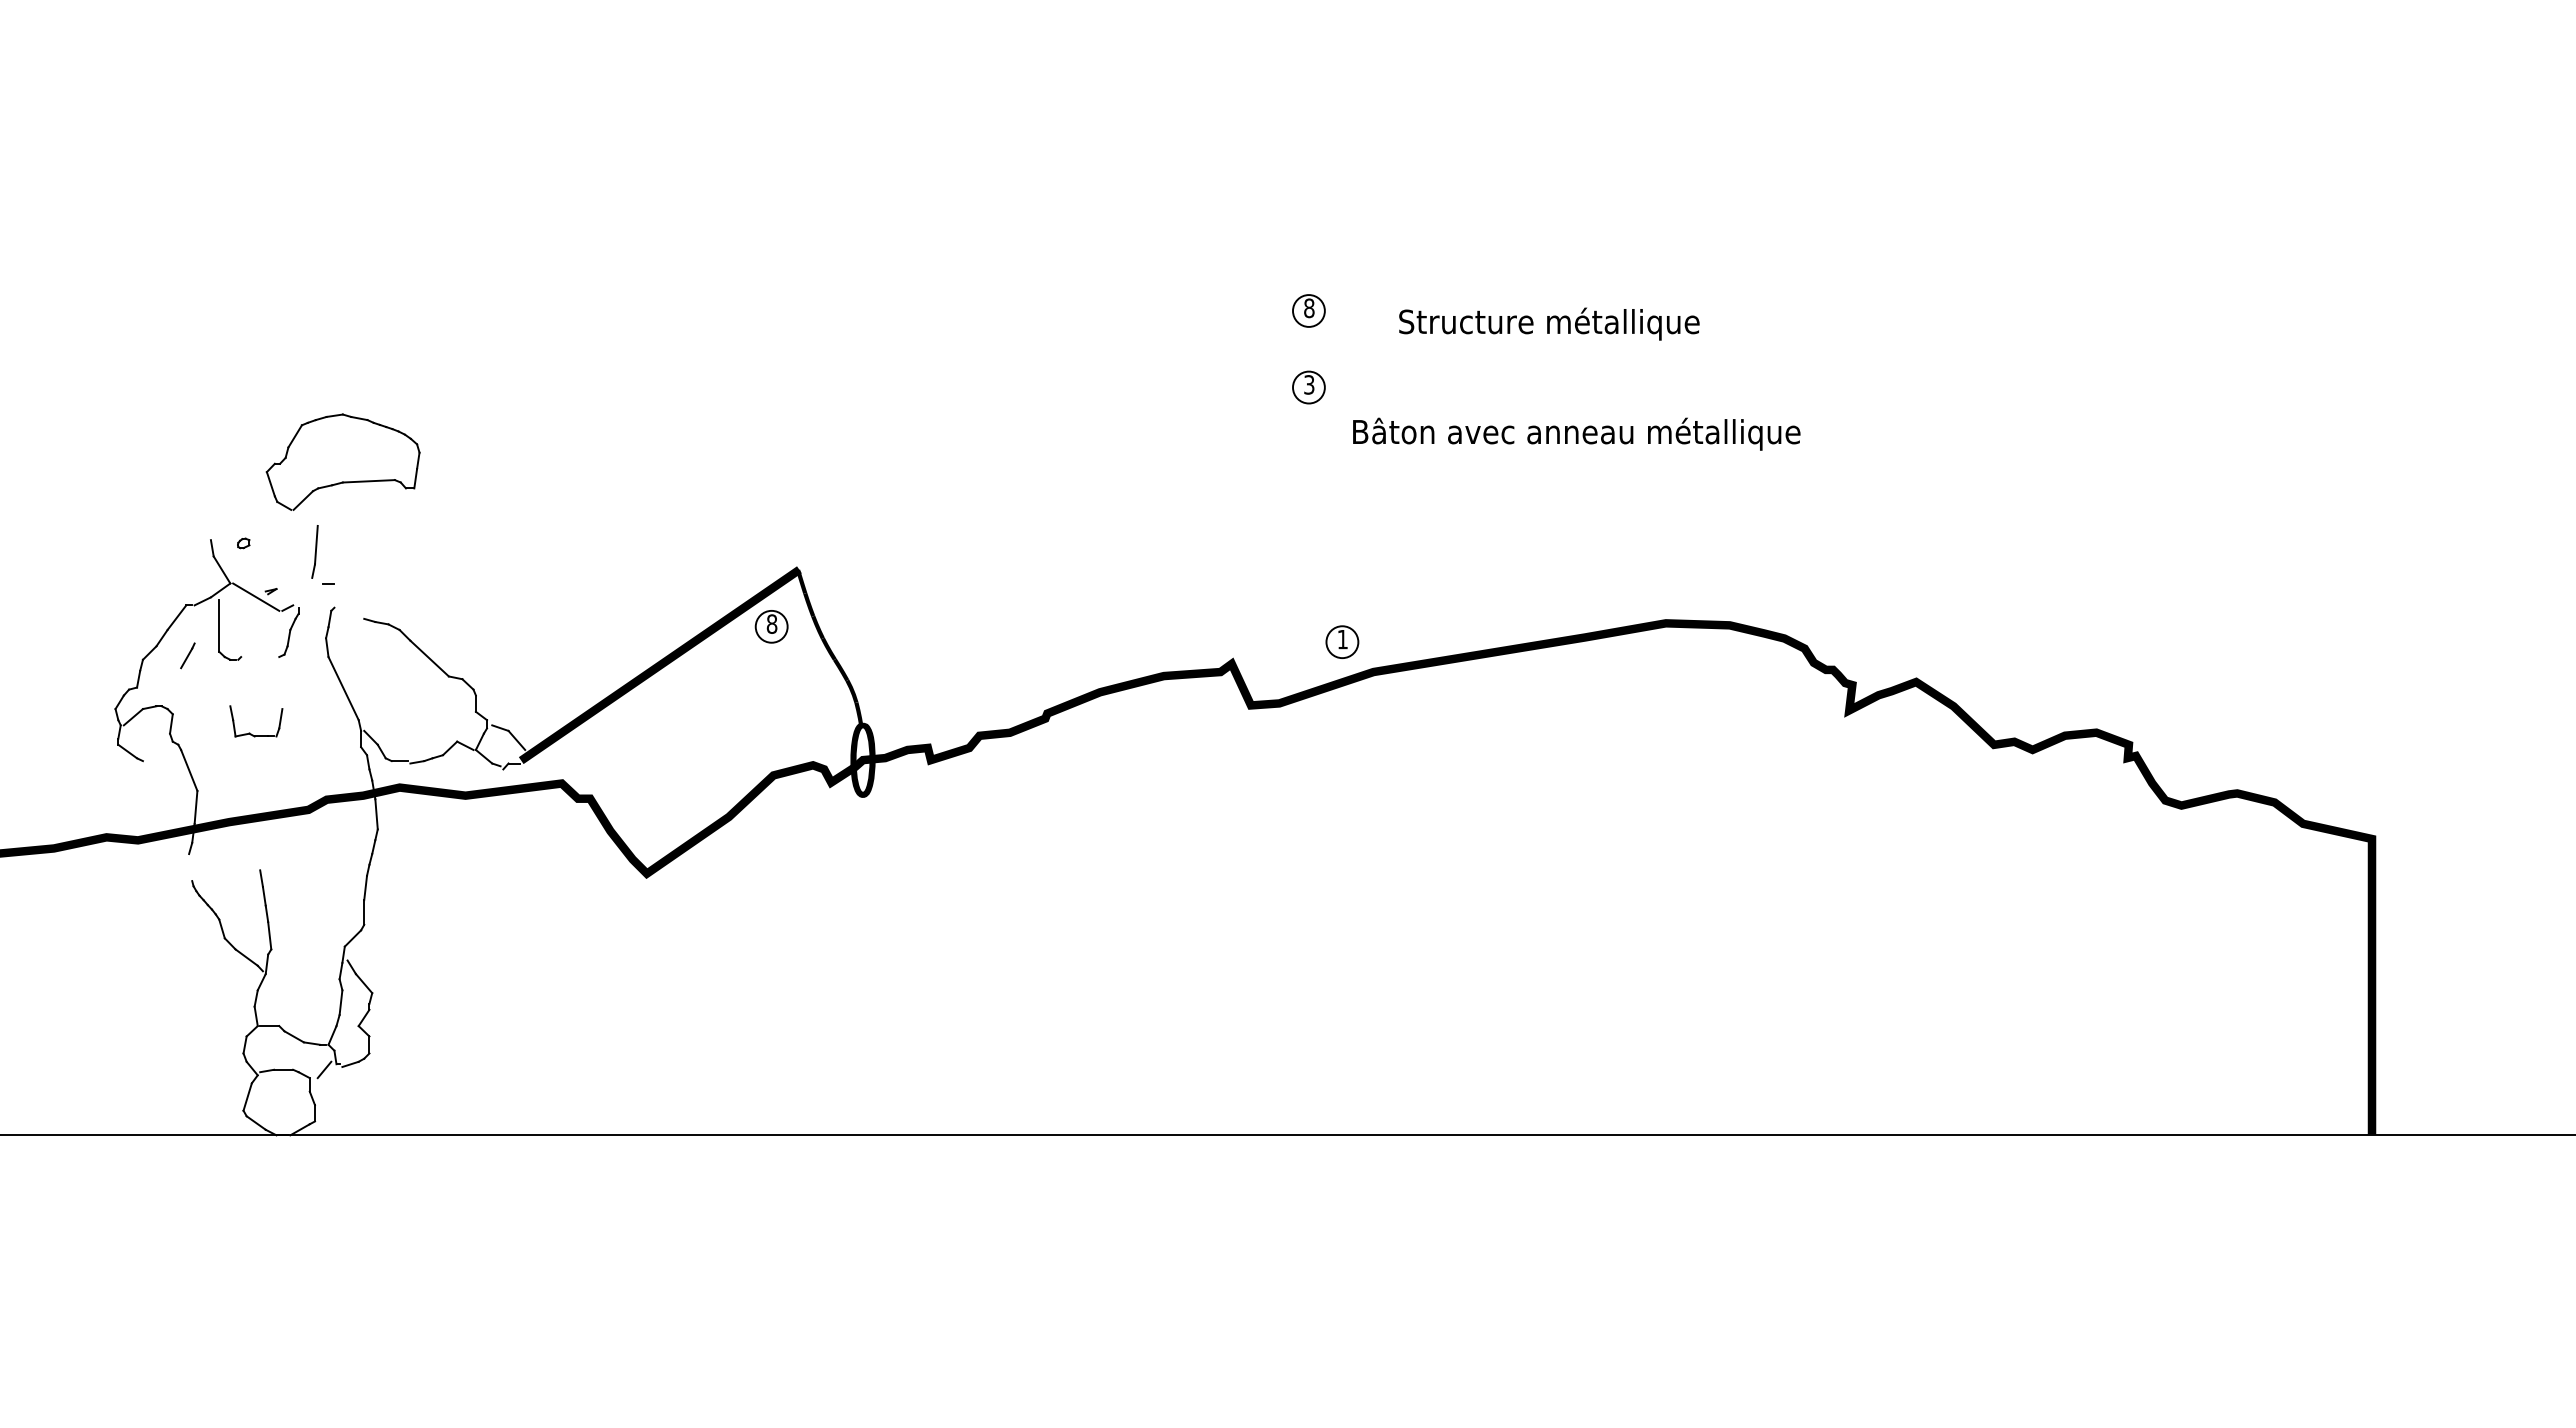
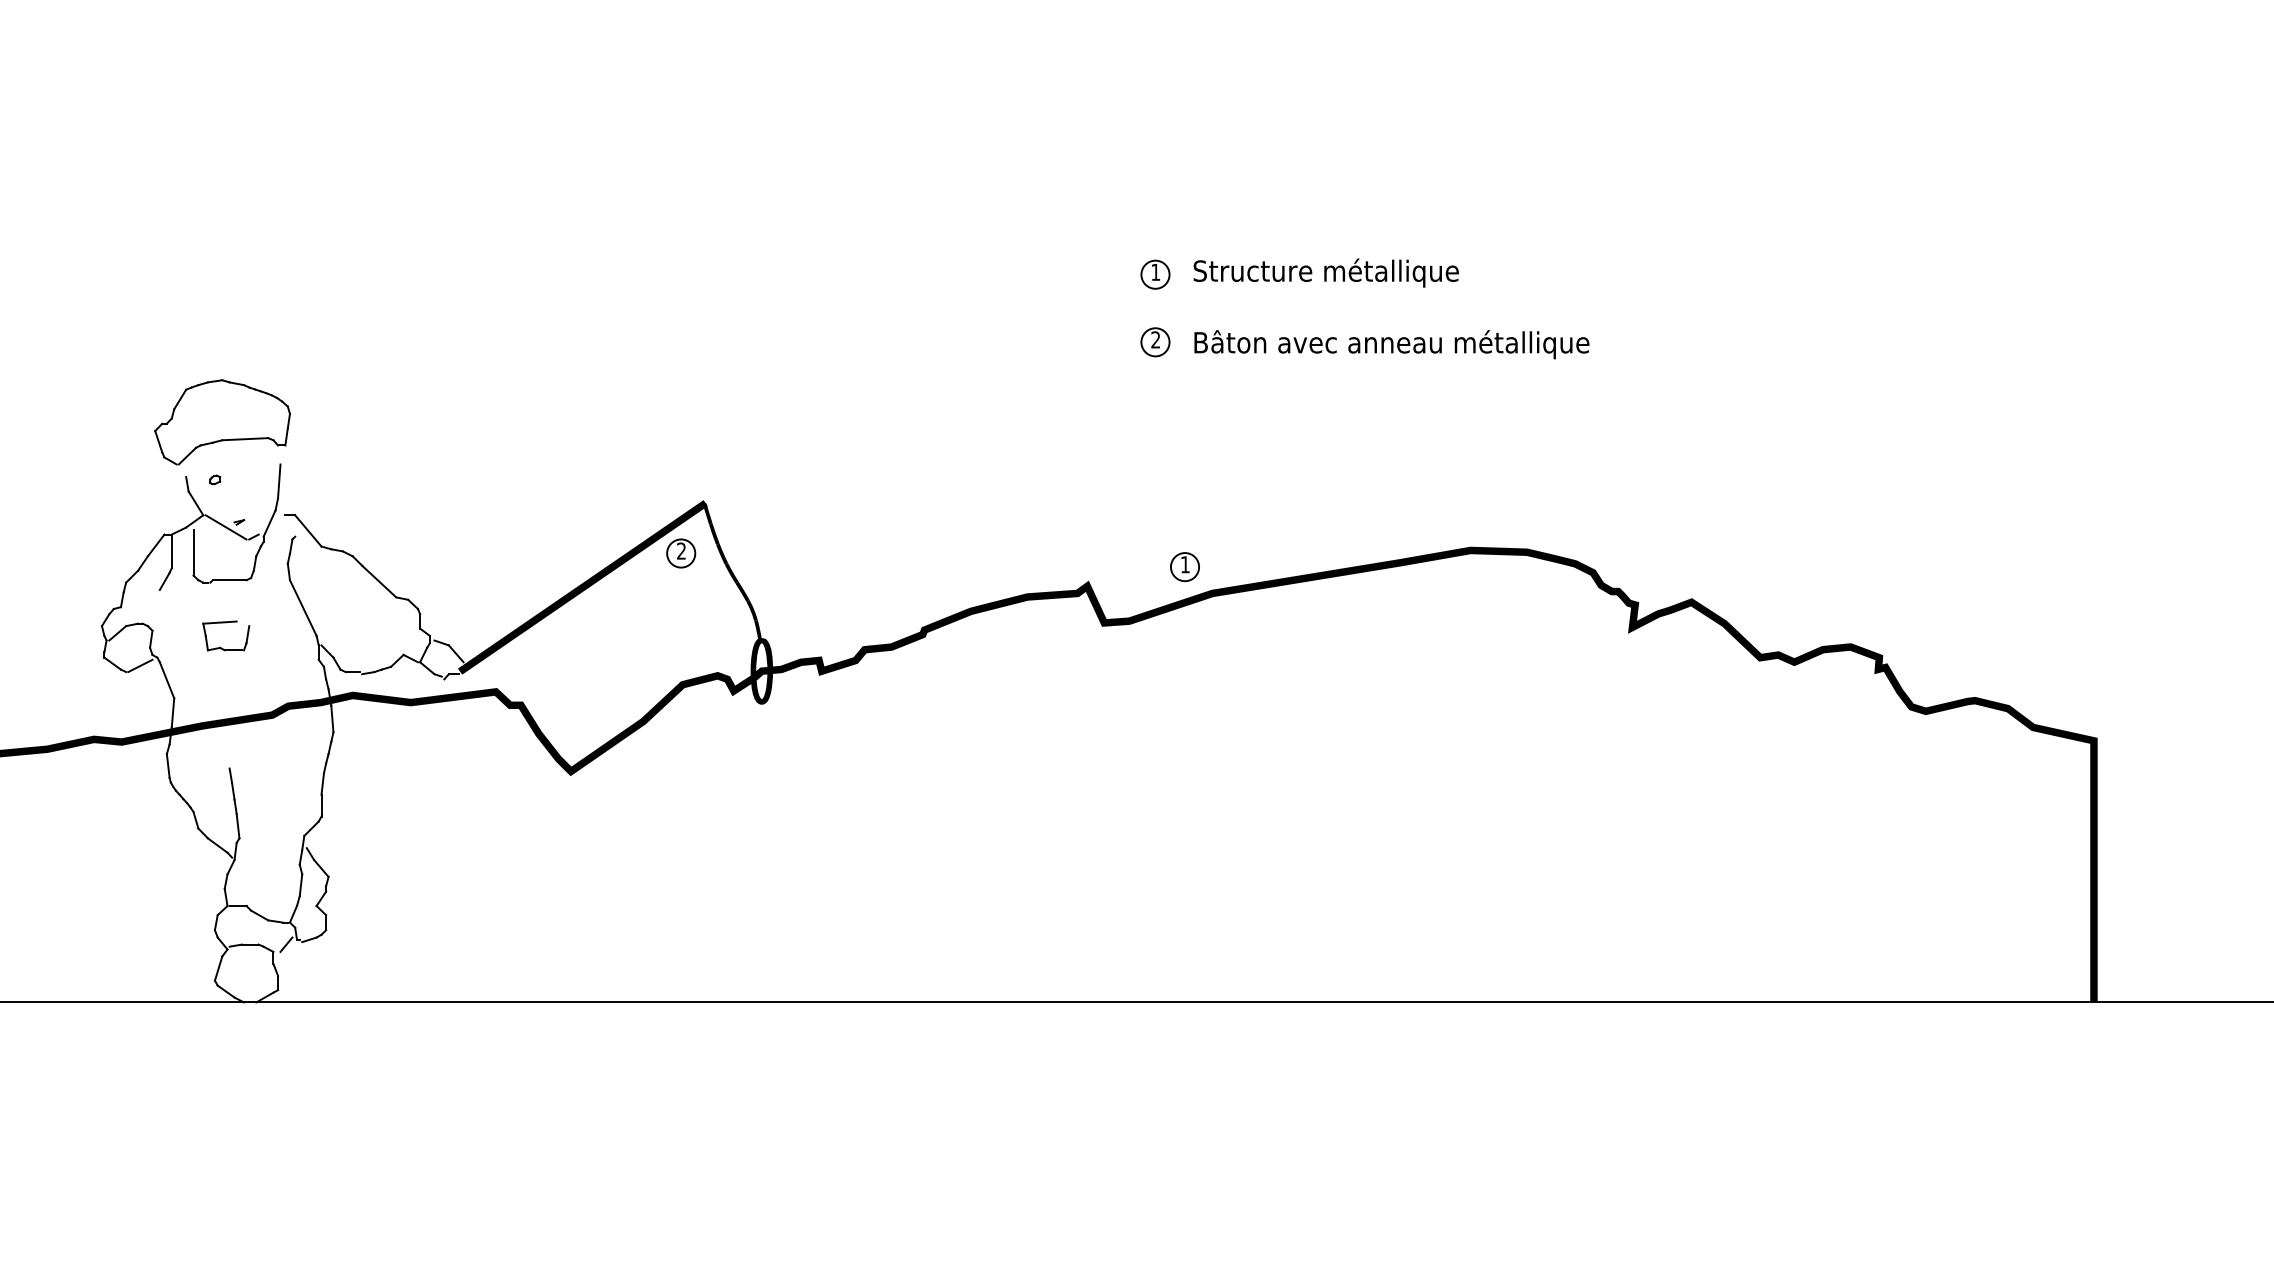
text: (1309, 308) -> (1155, 272), 8 -> 1
text: (1549, 323) -> (1326, 272), moved
text: (1309, 384) -> (1155, 339), 3 -> 2
text: (1576, 433) -> (1391, 344), moved
part: (342, 461) -> (221, 421), moved
line: (305, 592) -> (269, 523), added
line: (349, 600) -> (308, 530), added
text: (771, 623) -> (681, 550), 8 -> 2
line: (194, 624) -> (171, 551), added
line: (260, 657) -> (229, 580), added
line: (249, 704) -> (220, 622), added
line: (158, 754) -> (139, 666), added
line: (190, 867) -> (168, 766), added

